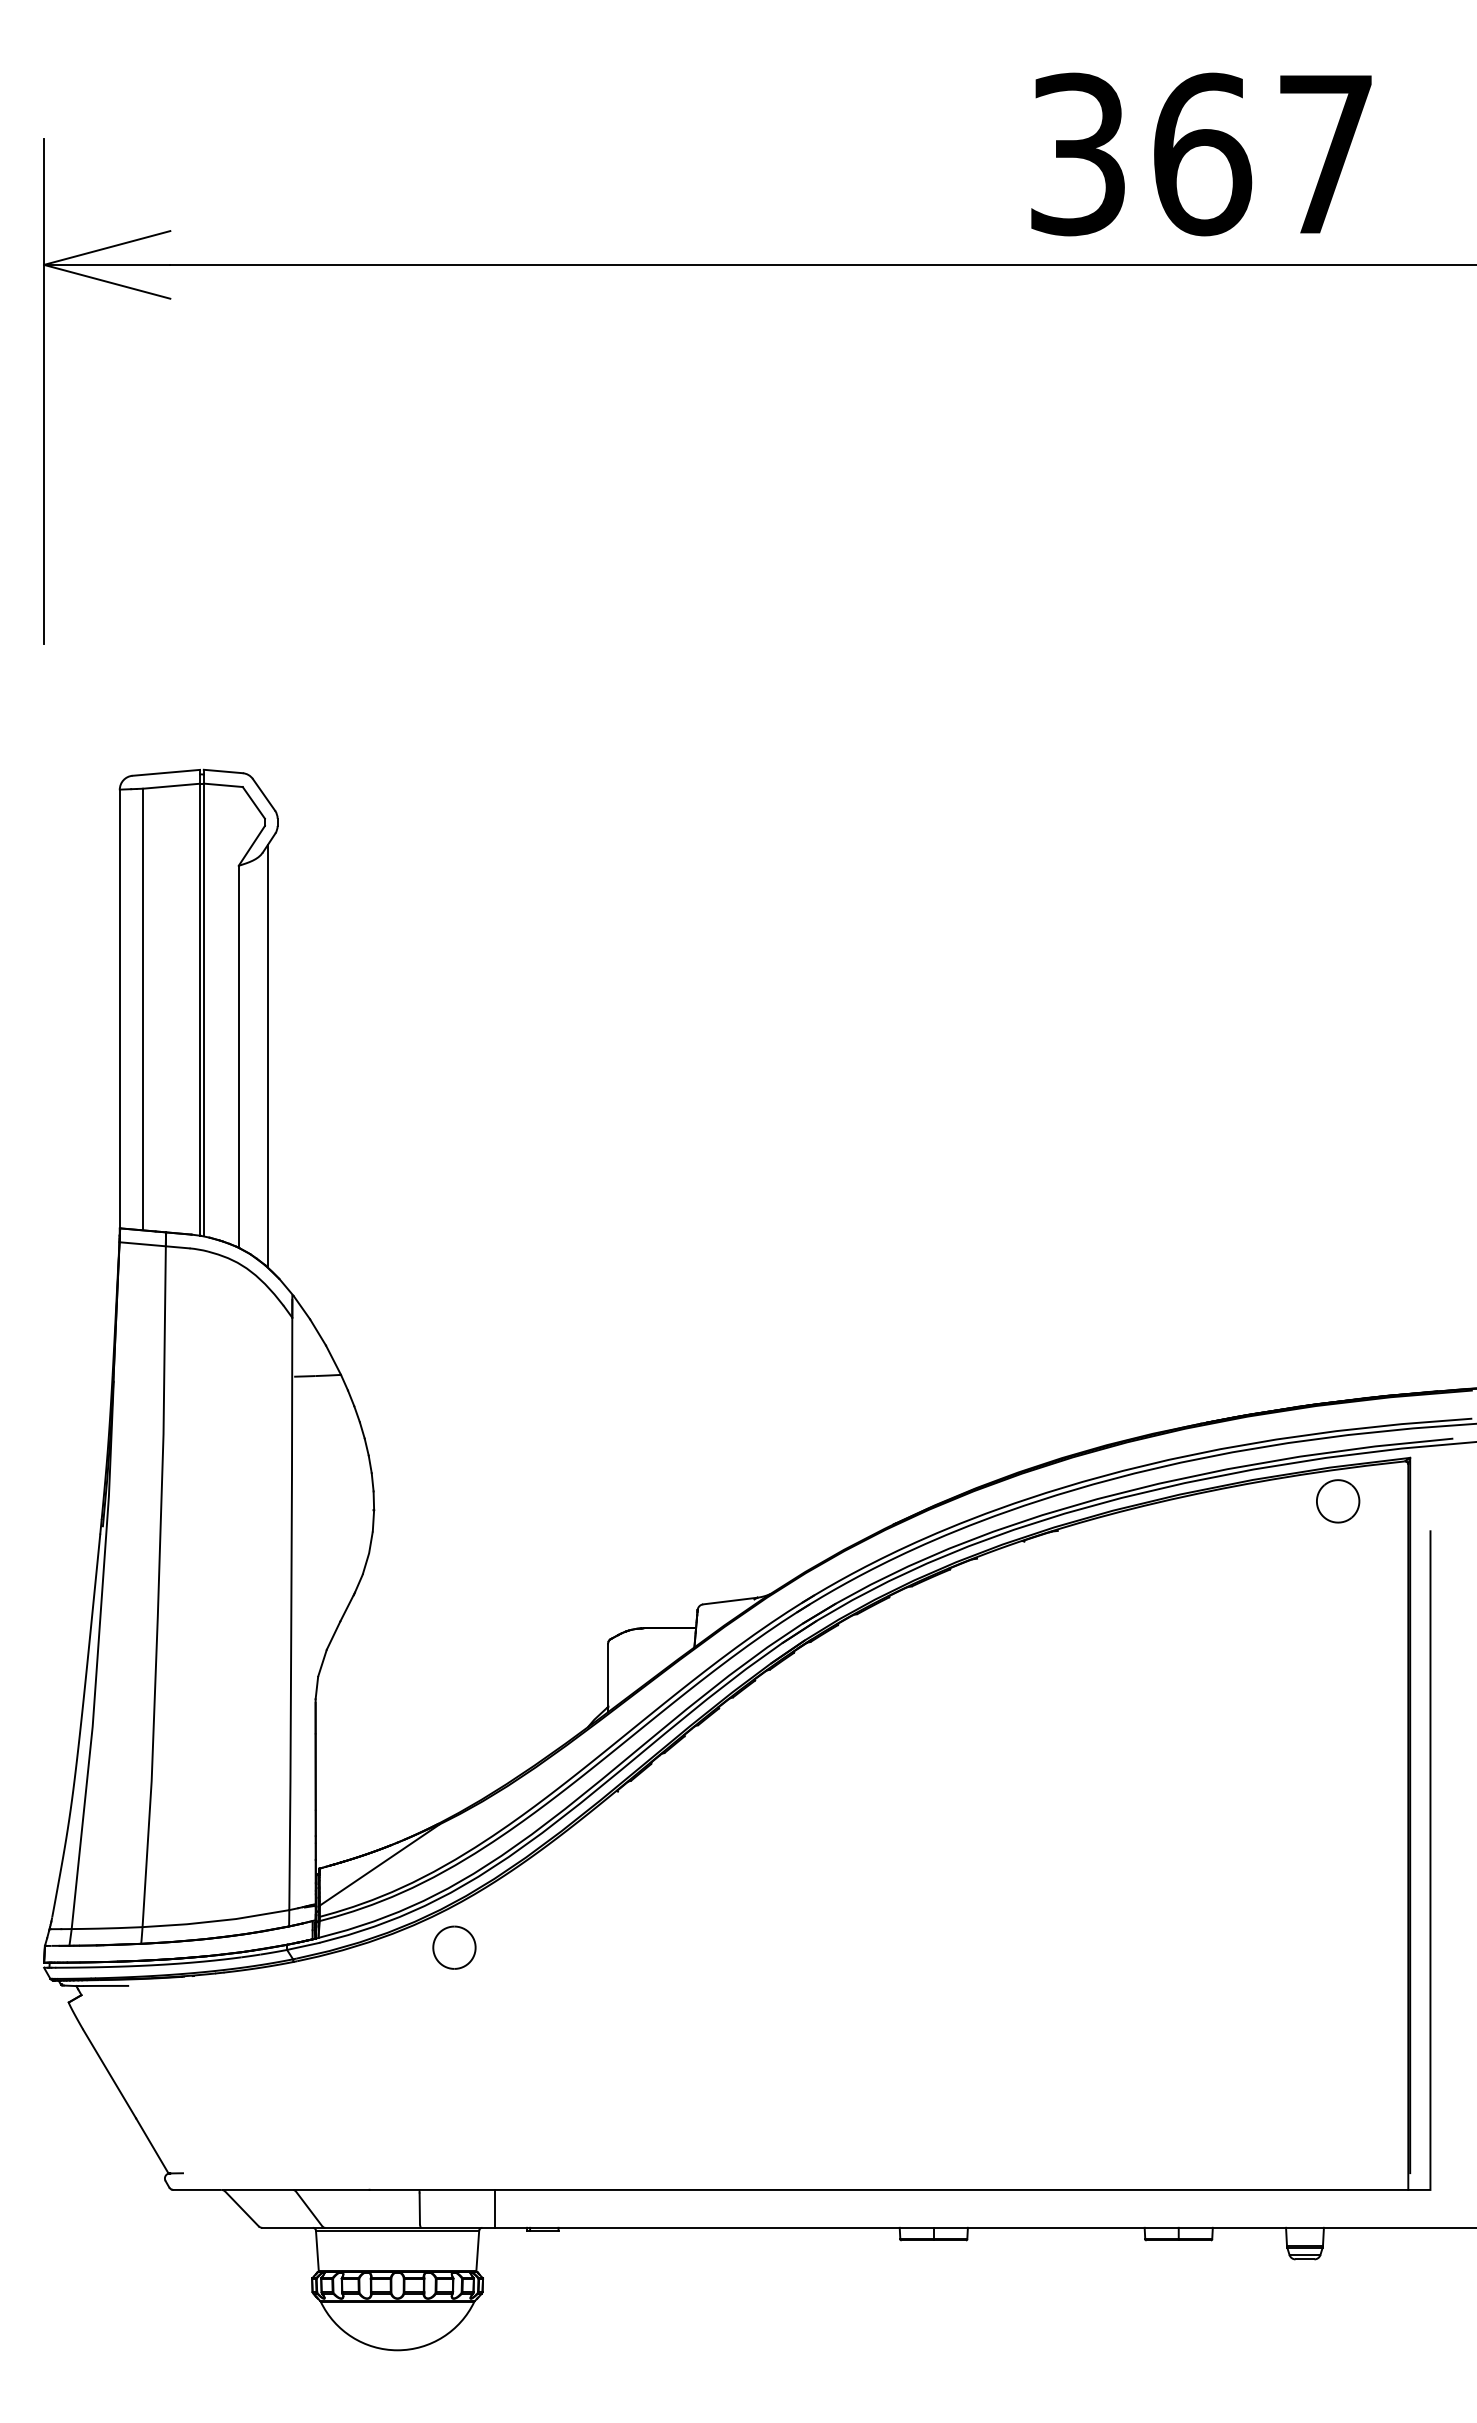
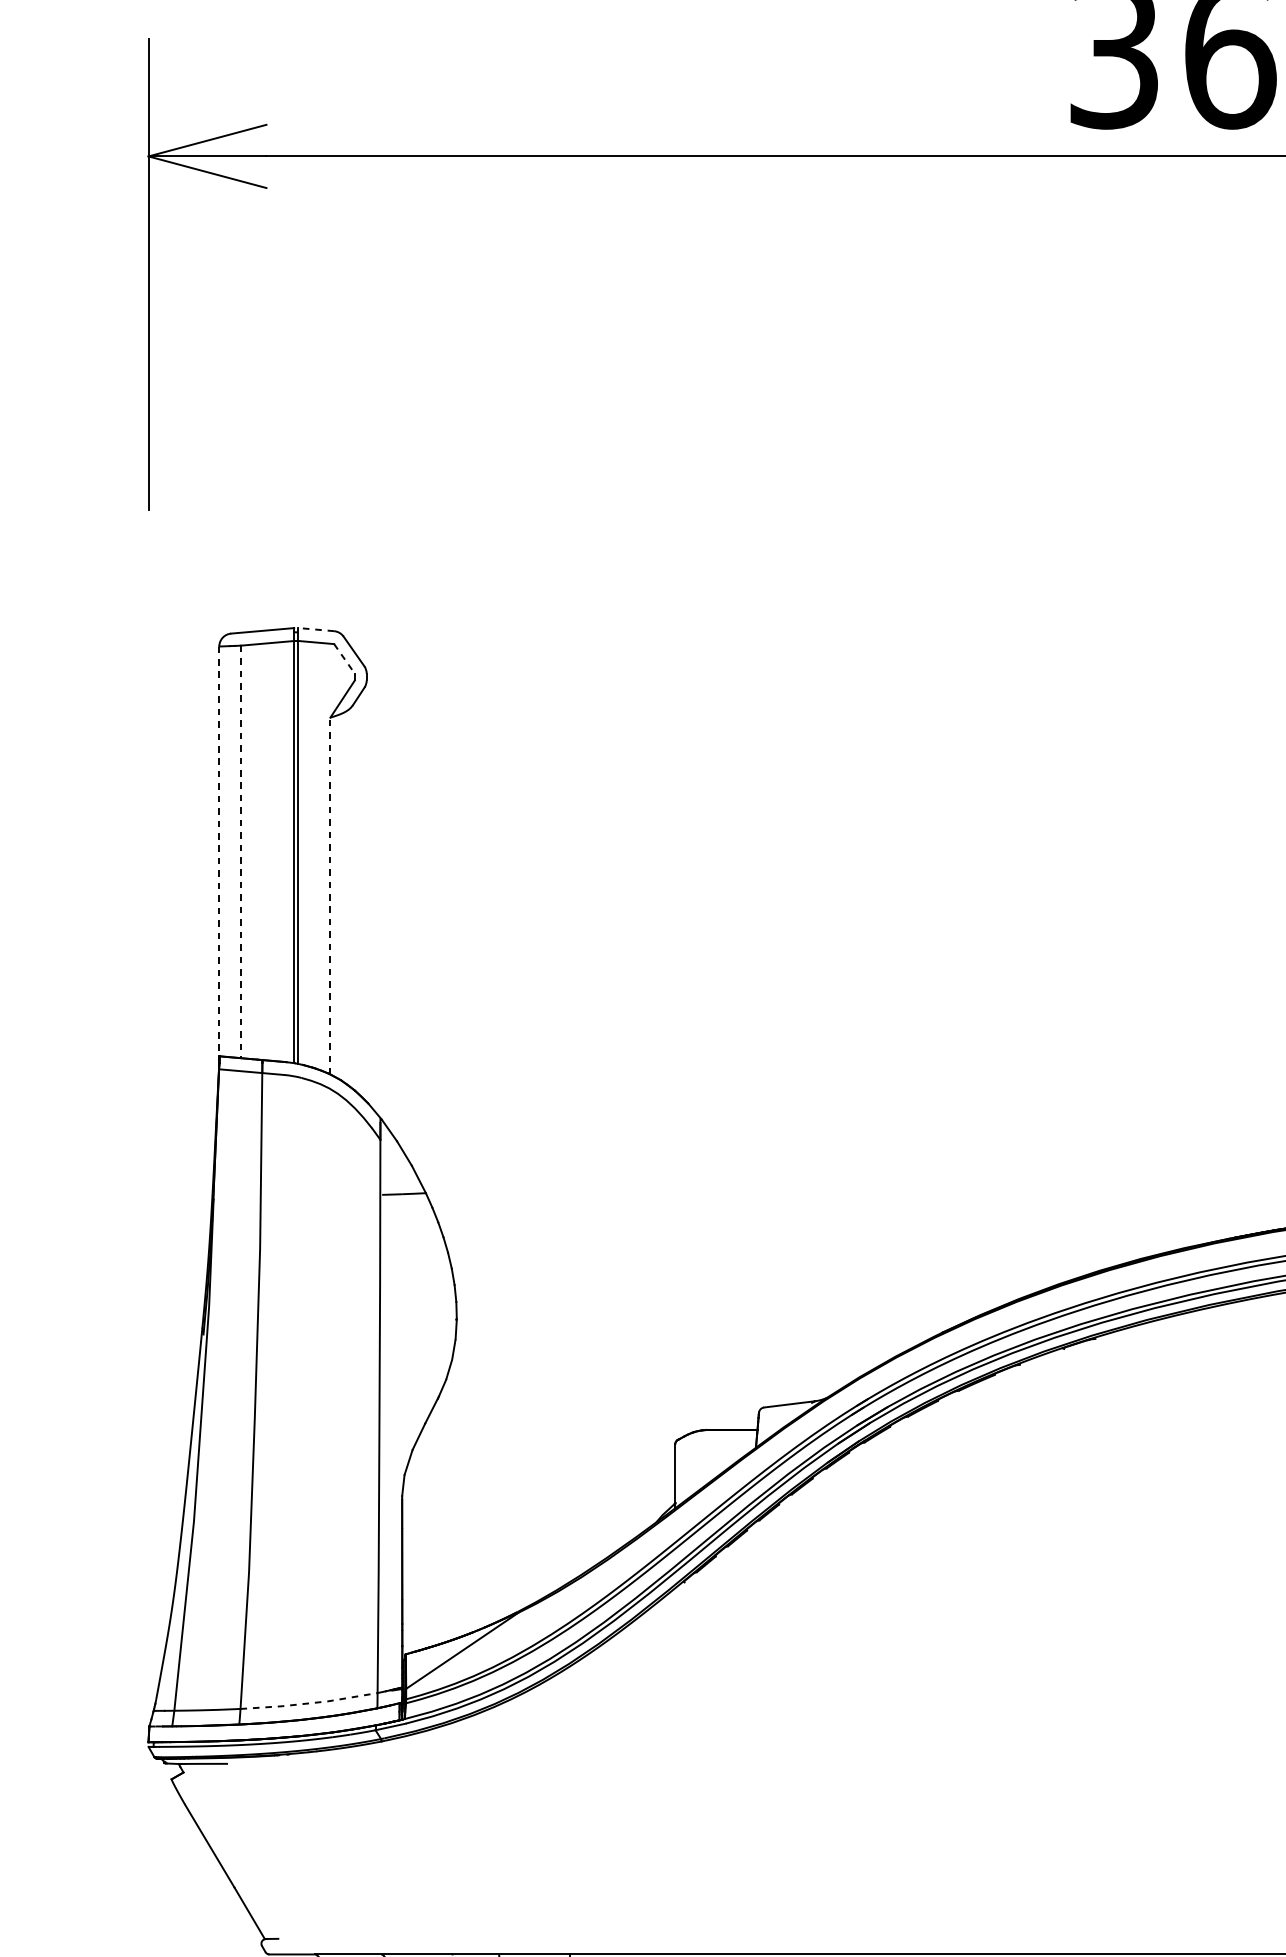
line: (223, 771) -> (316, 629), solid -> dashed
line: (254, 803) -> (345, 659), solid -> dashed
line: (142, 1009) -> (240, 851), solid -> dashed
line: (119, 1013) -> (219, 855), solid -> dashed
line: (238, 1056) -> (330, 895), solid -> dashed
line: (267, 1056) -> (357, 895), removed
line: (216, 1921) -> (309, 1703), solid -> dashed
part: (454, 1947) -> (531, 1727), removed

